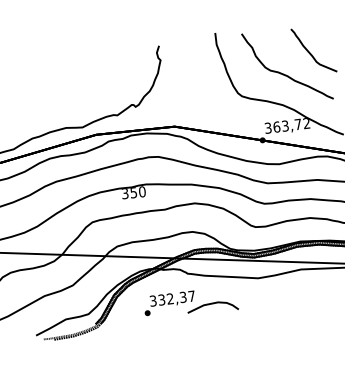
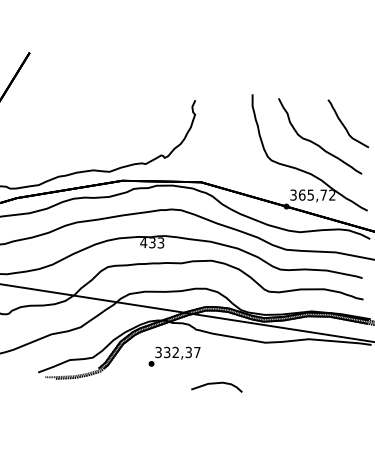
text: (285, 125) -> (310, 194), 363,72 -> 365,72
text: (133, 192) -> (152, 242), 350 -> 433
part: (212, 306) -> (216, 386), moved

